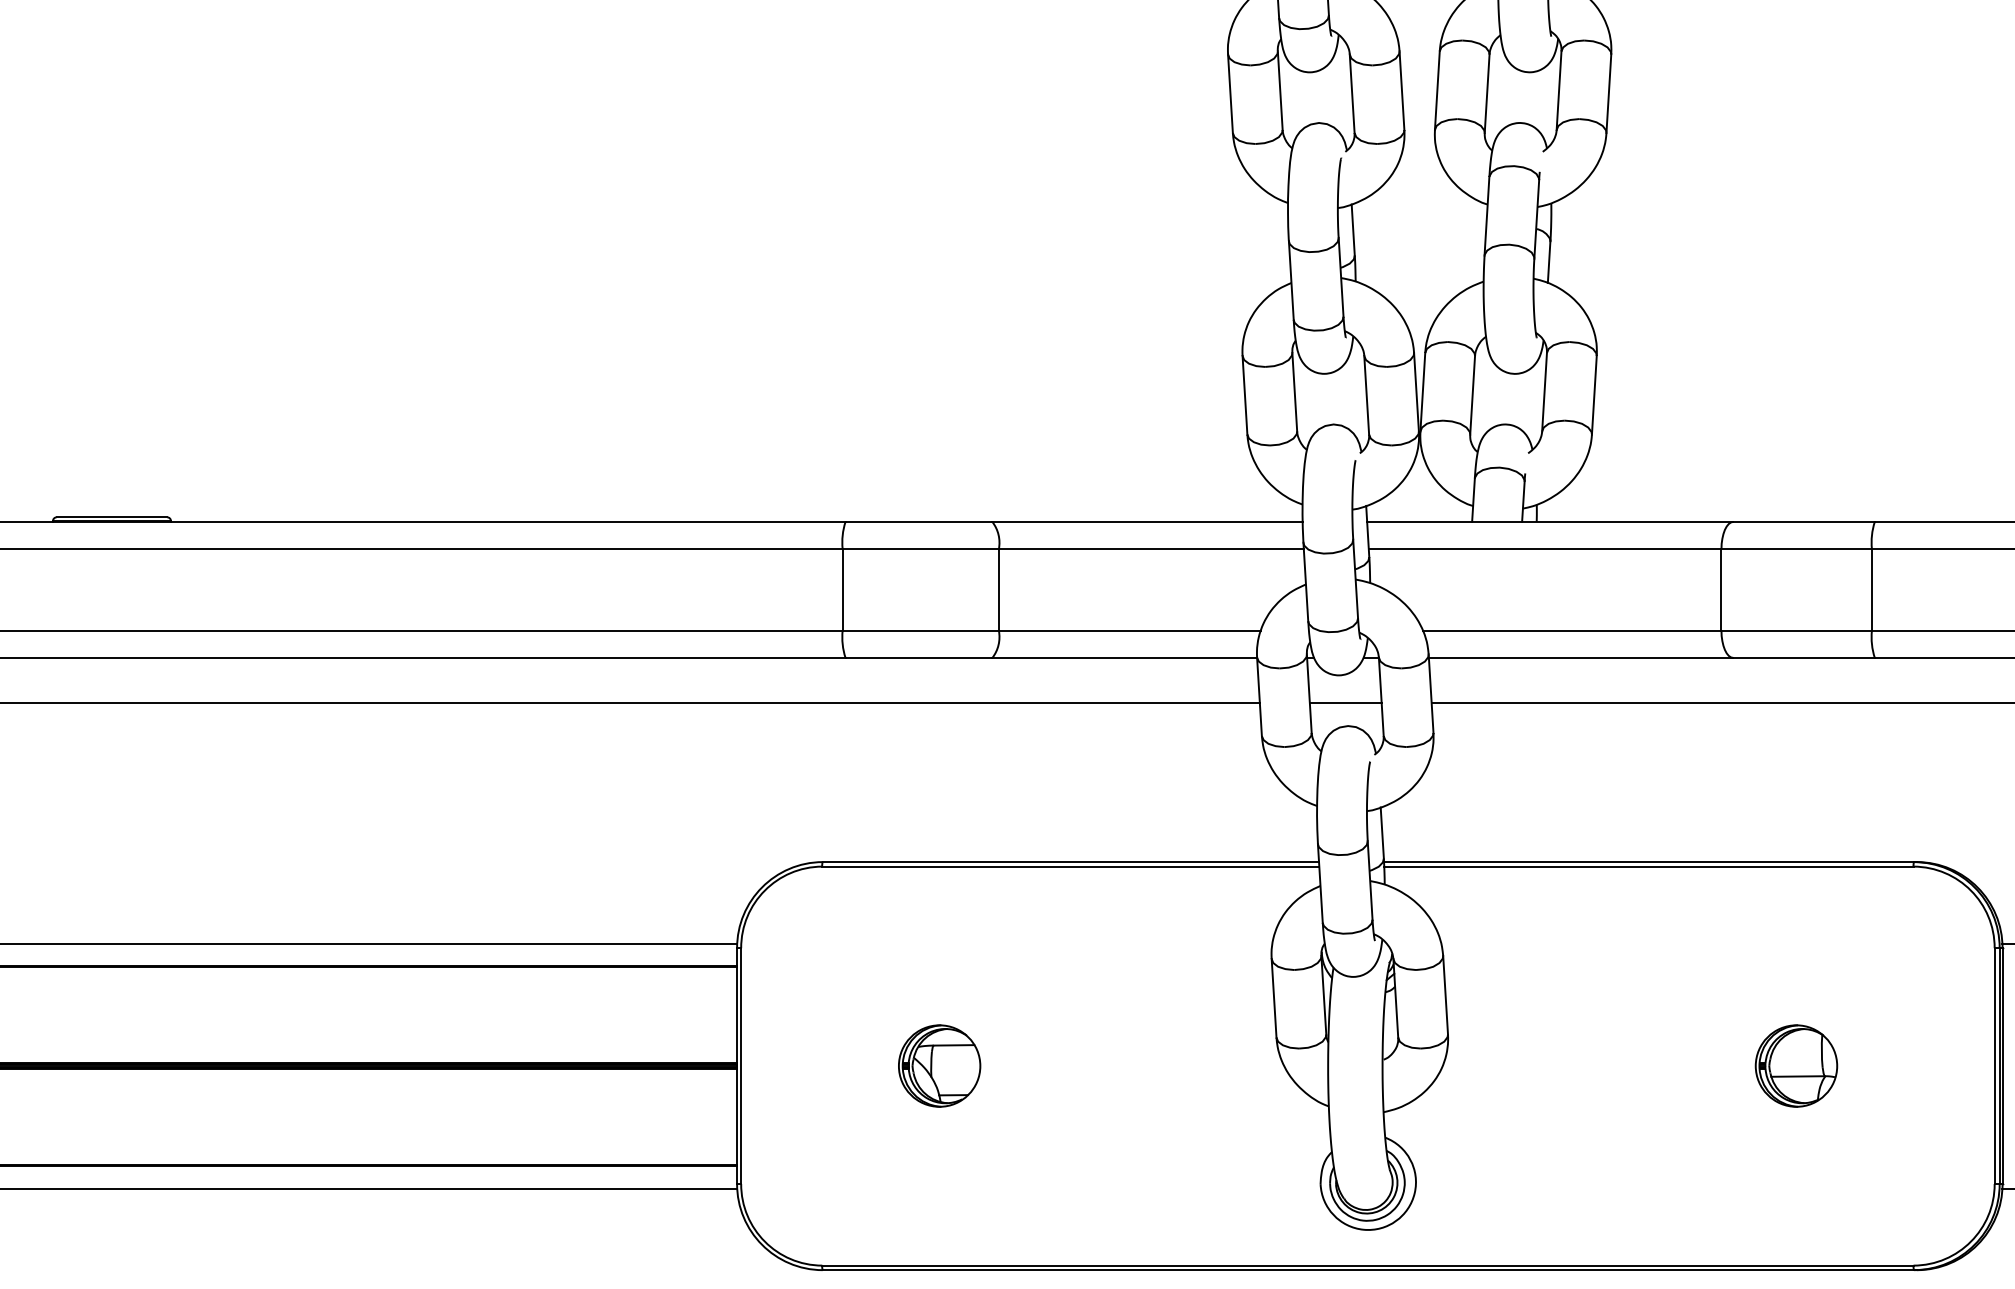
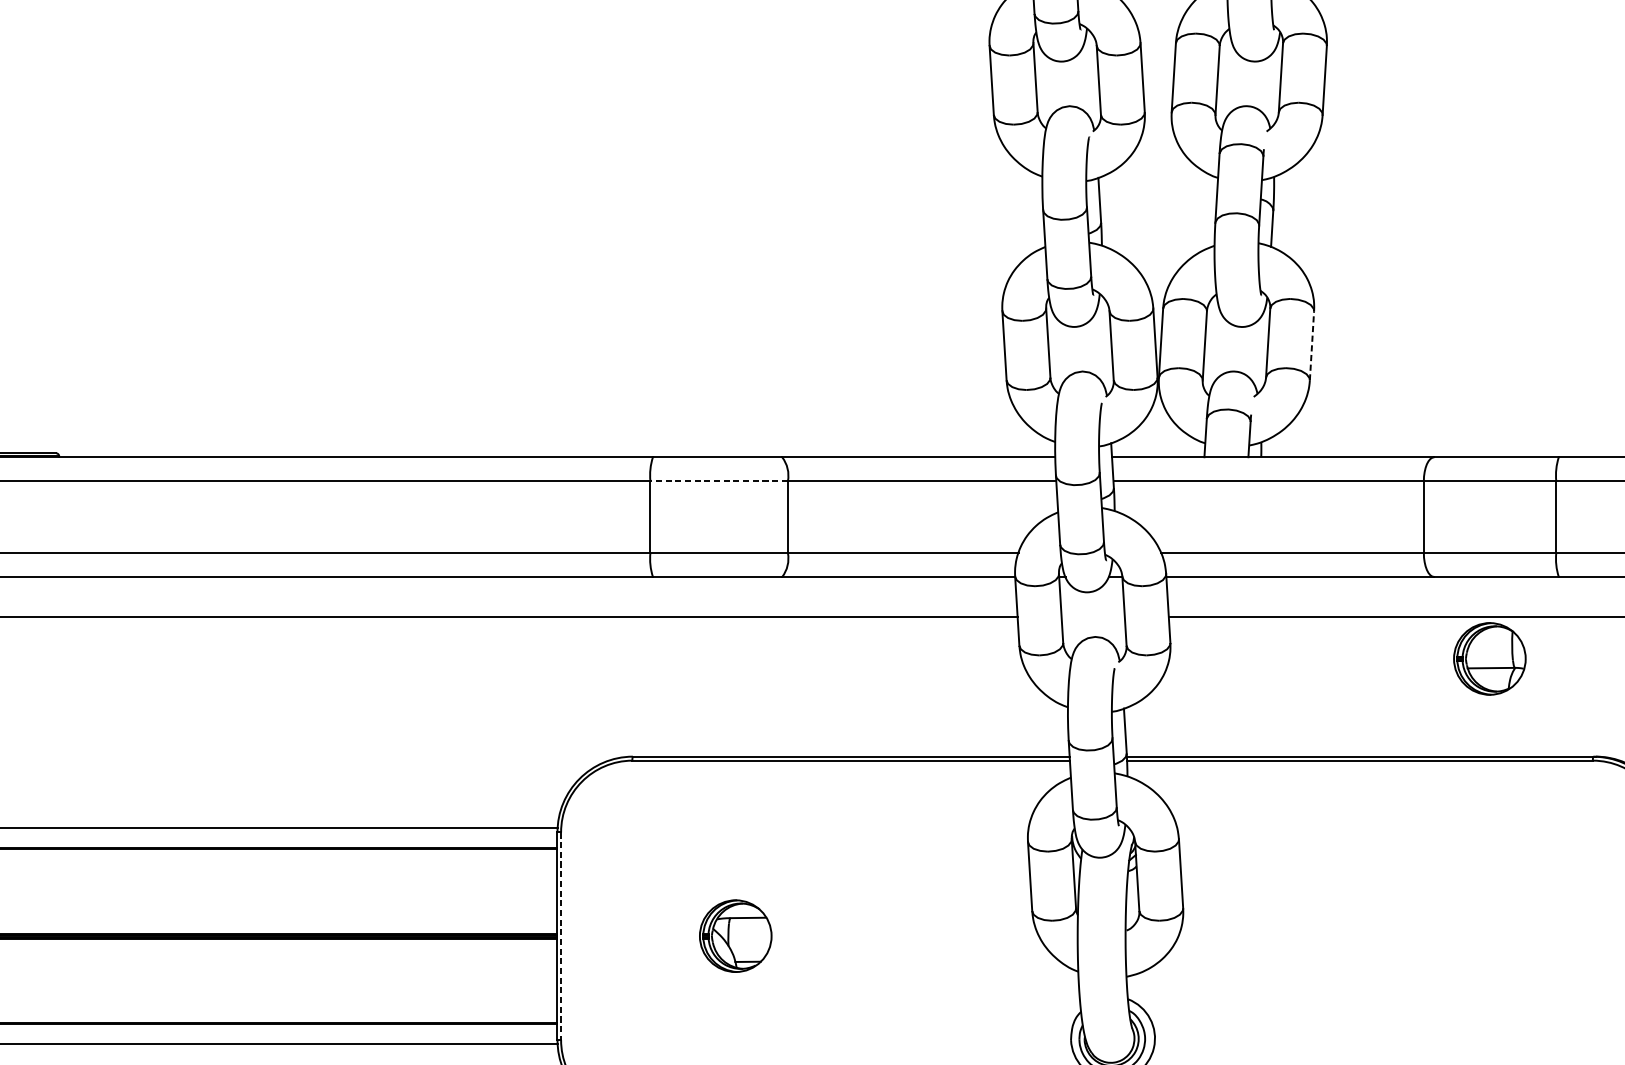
line: (1594, 394) -> (1312, 345), solid -> dashed
line: (920, 549) -> (718, 481), solid -> dashed
line: (1345, 703) -> (1092, 617), removed
part: (1796, 1065) -> (1489, 658), moved
line: (741, 1066) -> (561, 936), solid -> dashed

